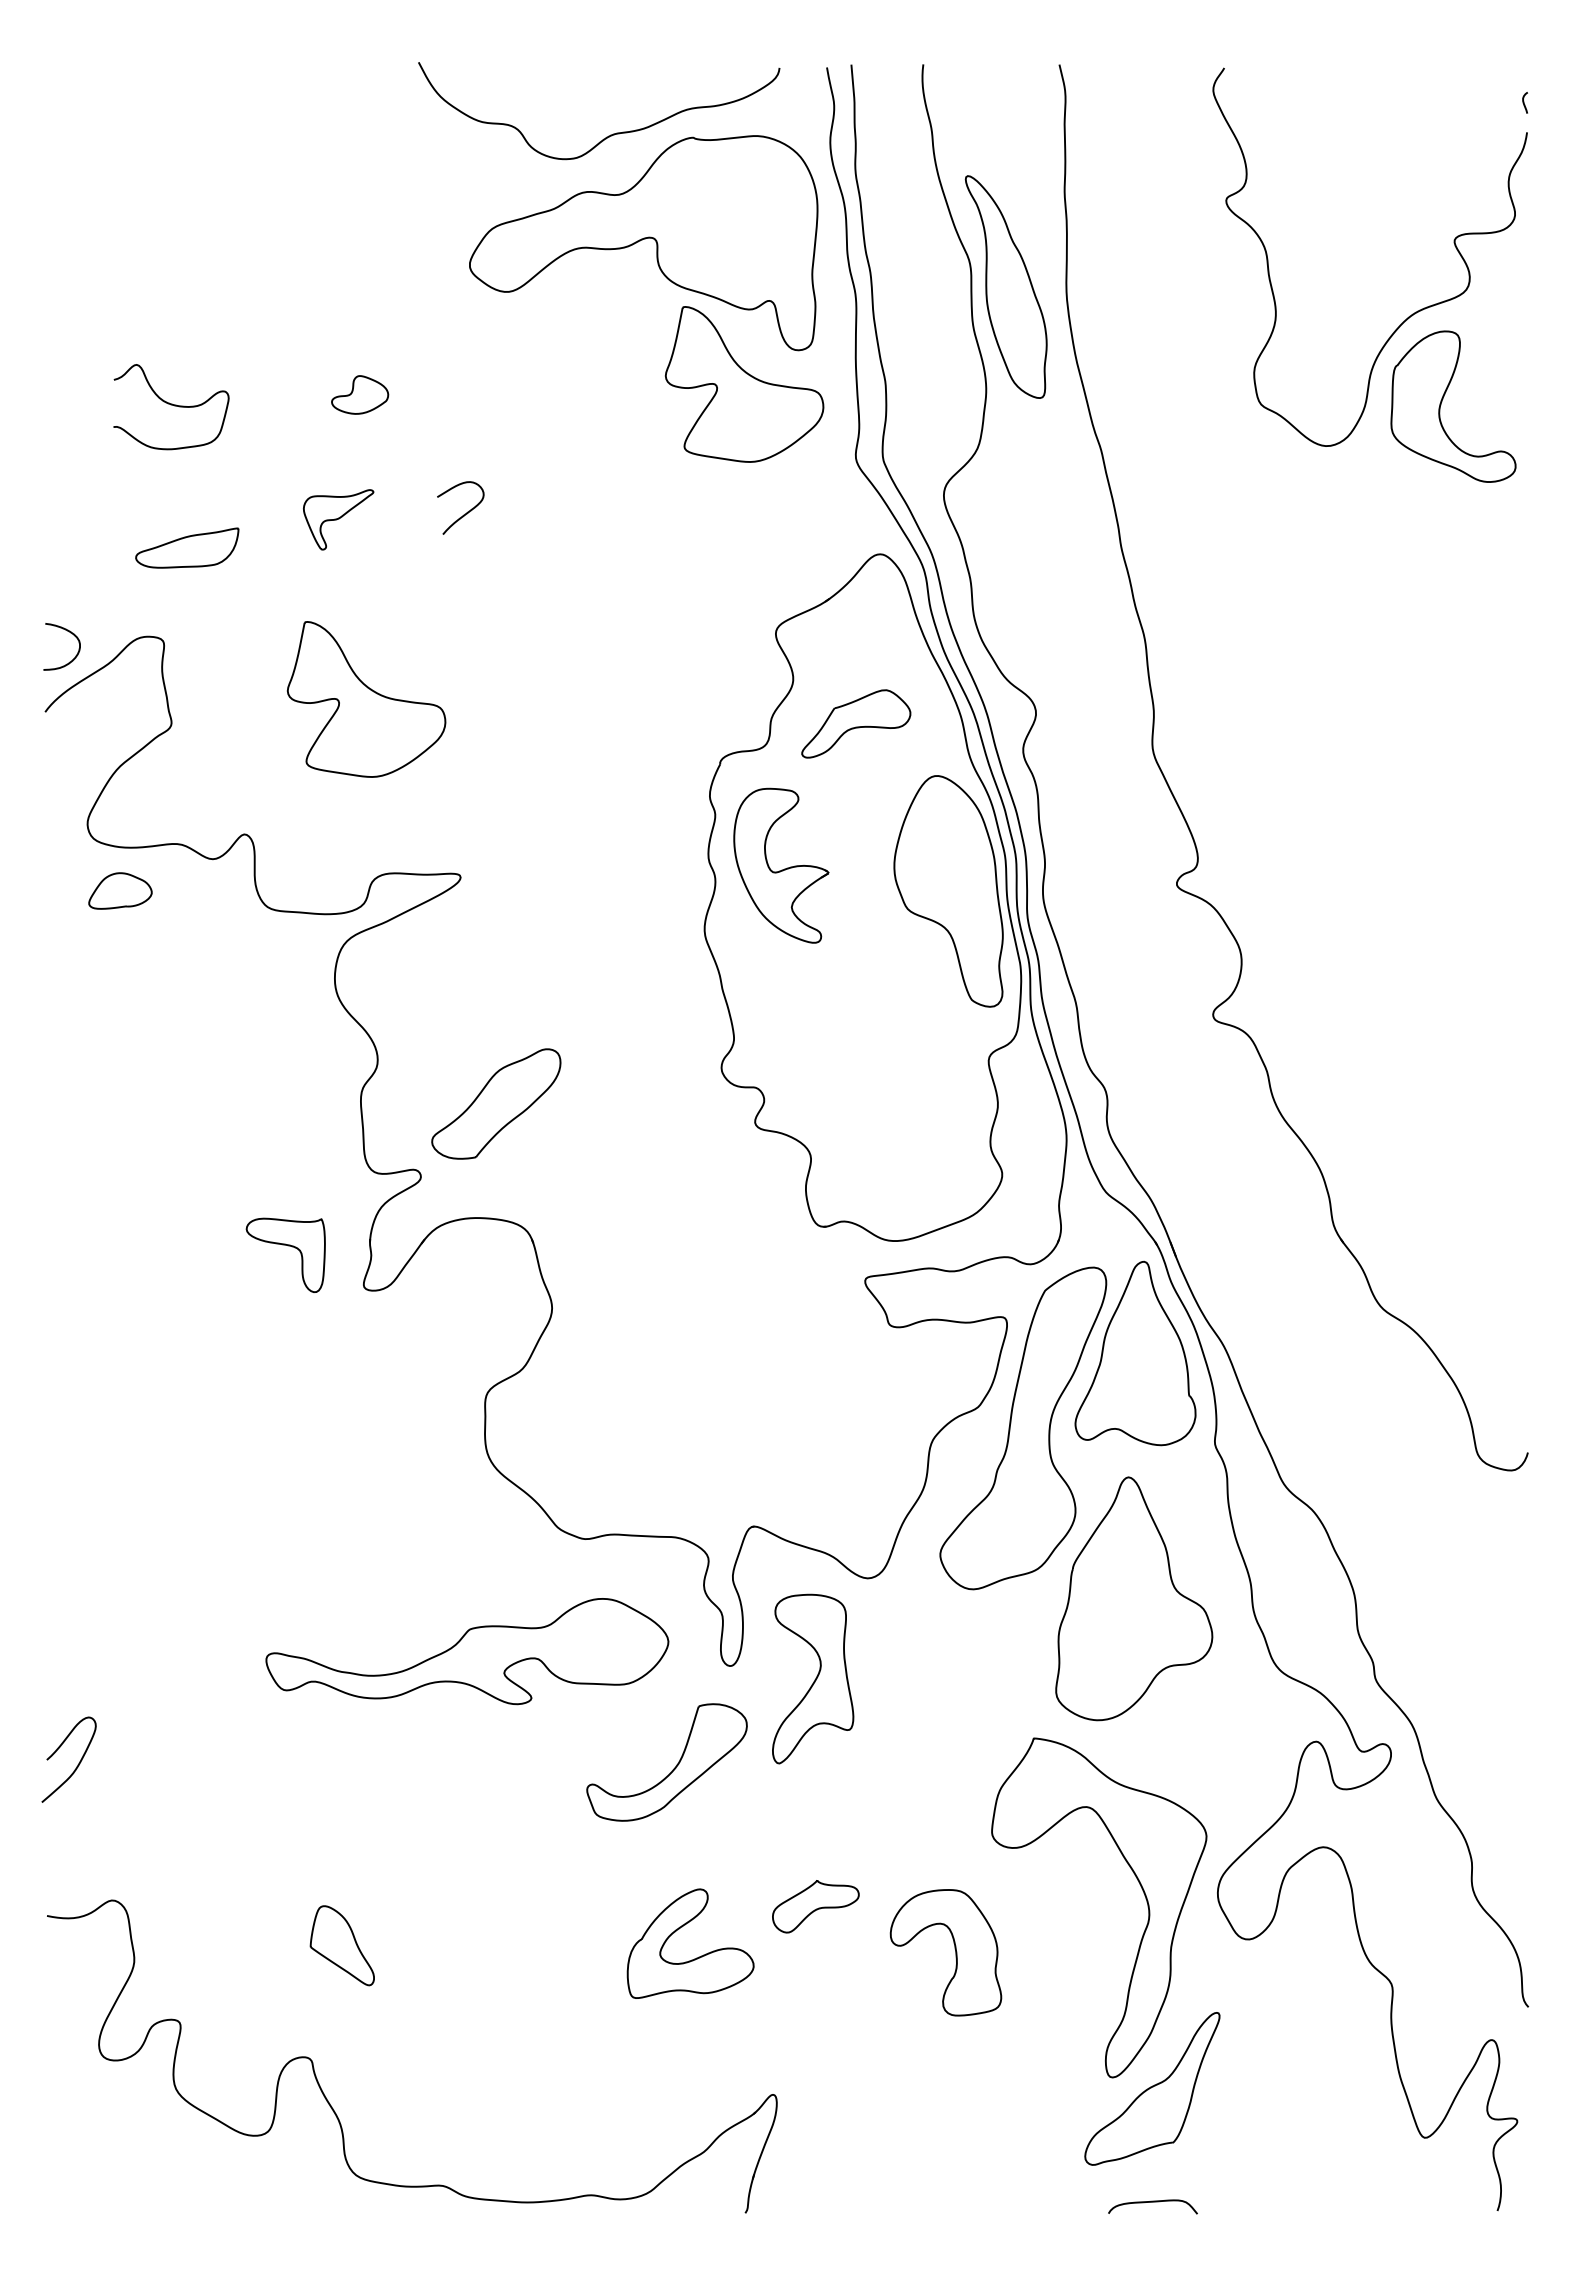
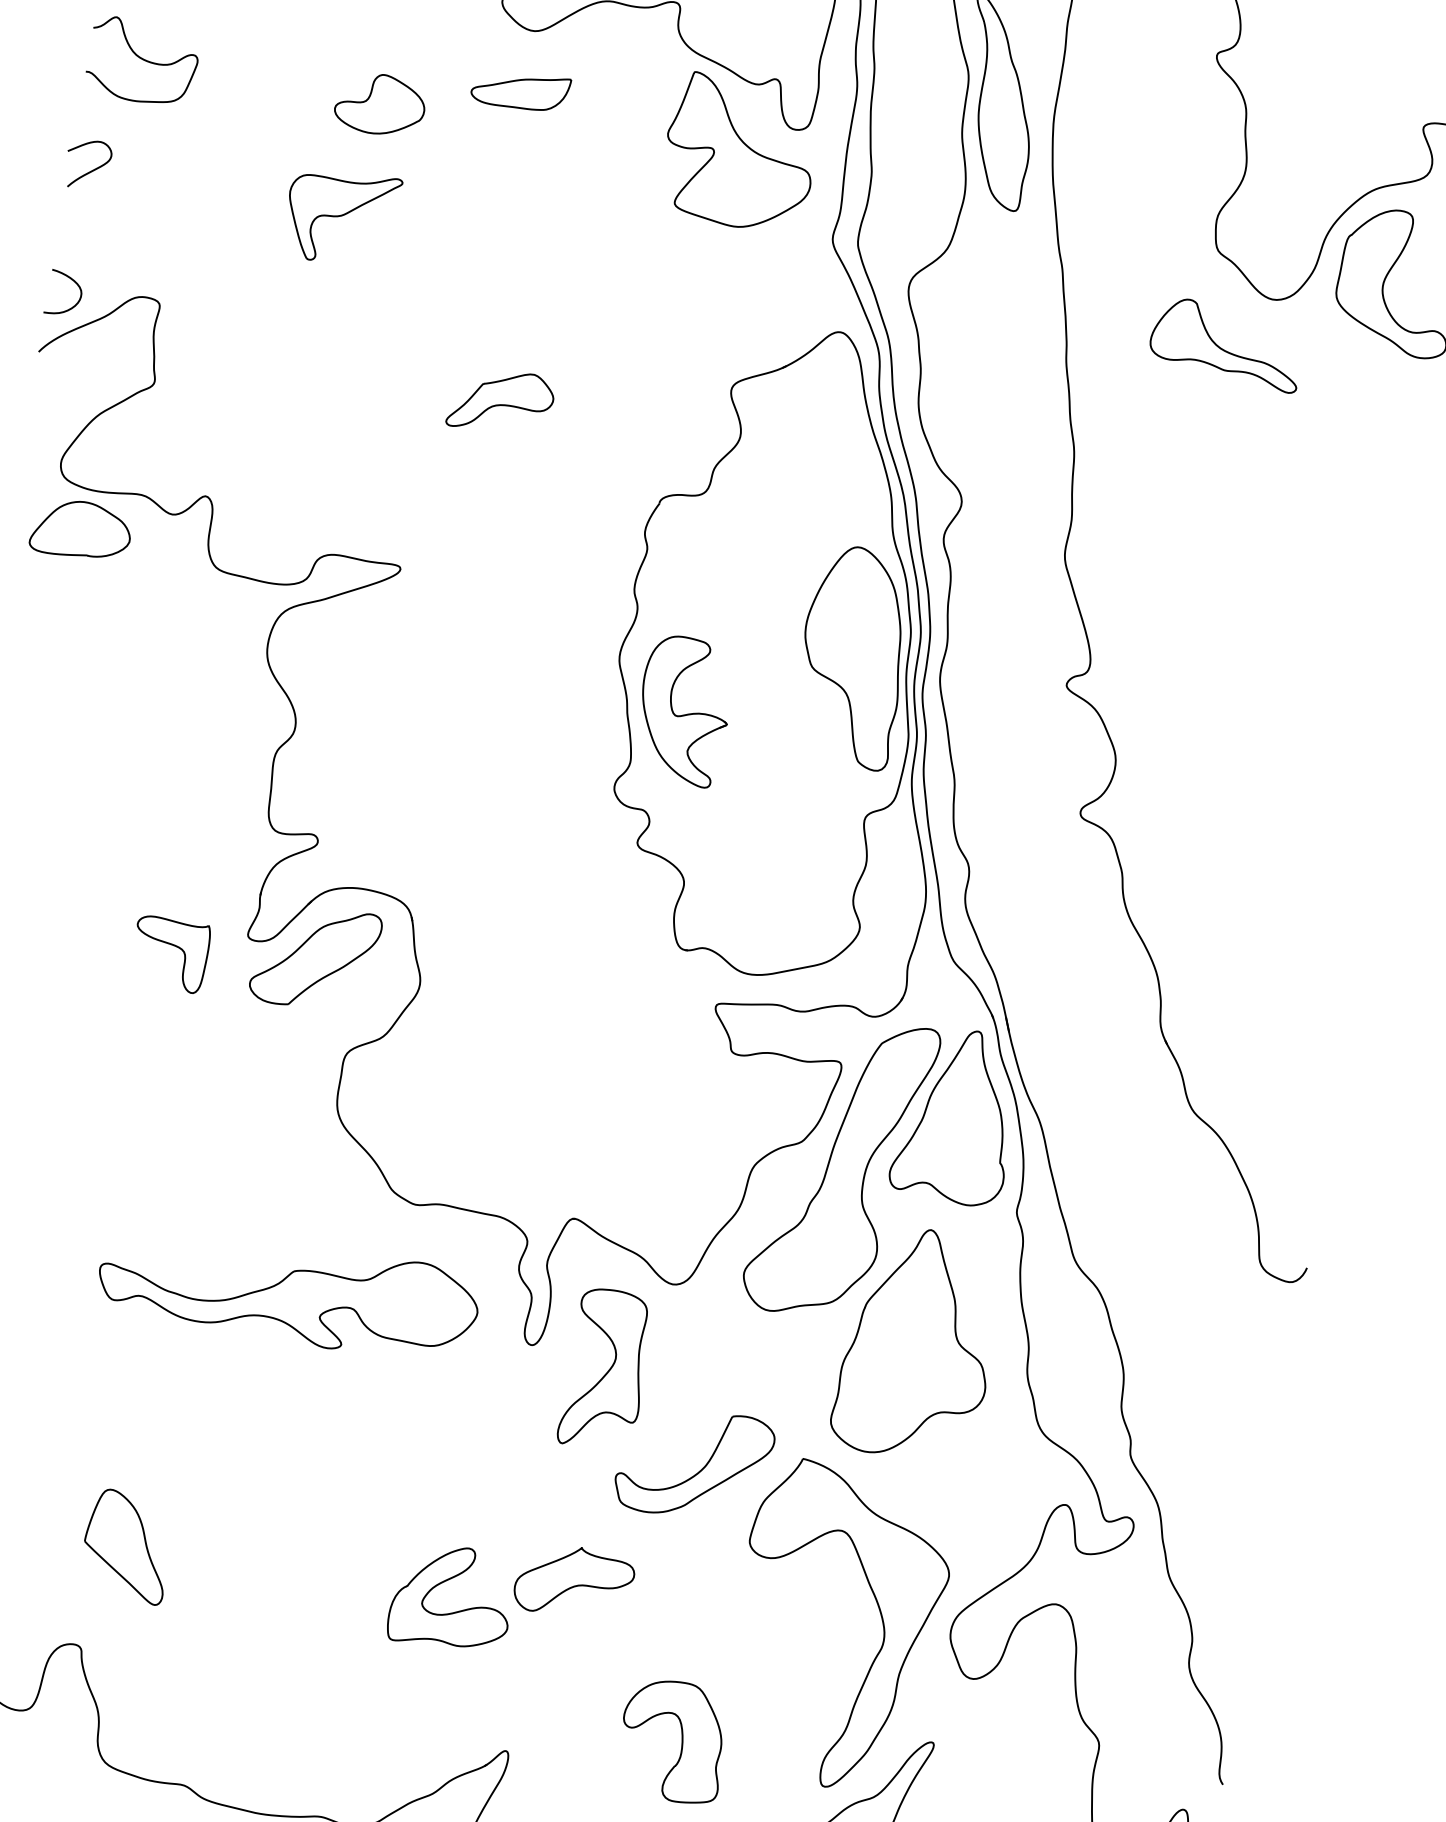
part: (359, 394) -> (379, 103), size x1.67
curve: (171, 405) -> (143, 60), moved
part: (1284, 506) -> (1224, 349), added
curve: (463, 514) -> (89, 171), moved
part: (338, 519) -> (341, 217), size x1.67
part: (187, 547) -> (520, 89), moved
part: (366, 699) -> (339, 389), removed
part: (856, 723) -> (501, 401), moved
part: (781, 865) -> (684, 710), moved
part: (120, 890) -> (81, 529), size x1.67
part: (496, 1103) -> (315, 957), moved
part: (288, 1246) -> (174, 946), moved
part: (673, 1768) -> (699, 1470), moved
part: (815, 1906) -> (574, 1582), size x1.43
part: (342, 1945) -> (127, 1546), size x1.43
part: (954, 1949) -> (681, 1739), moved

